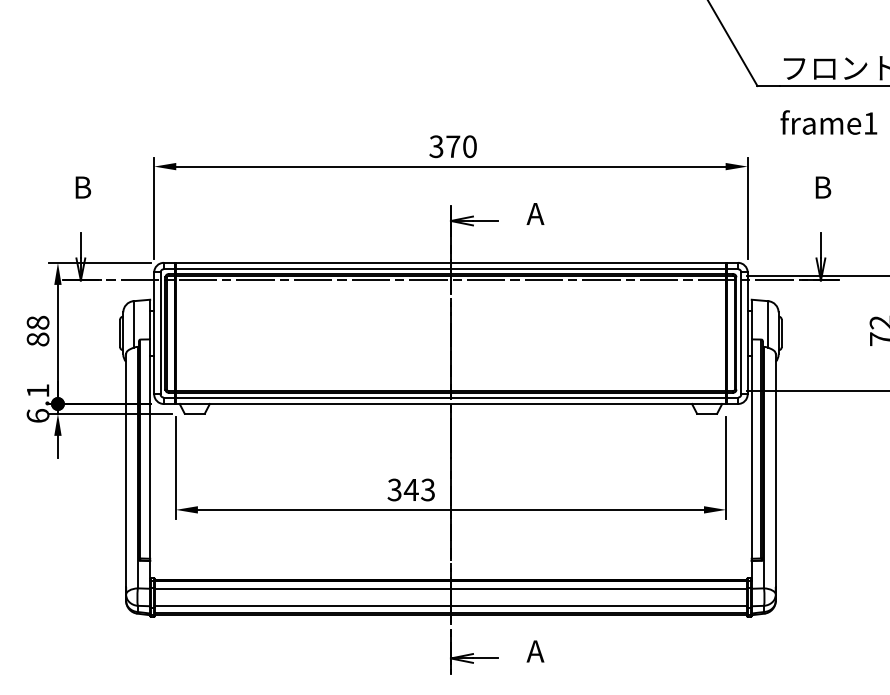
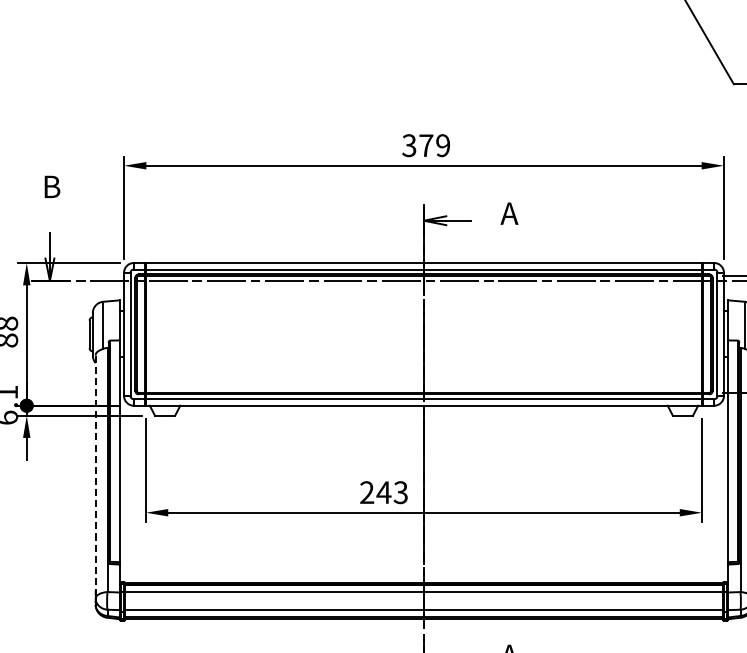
text: (469, 146) -> (442, 145), 370 -> 379
line: (126, 471) -> (96, 473), solid -> dashed
text: (394, 490) -> (366, 493), 343 -> 243

